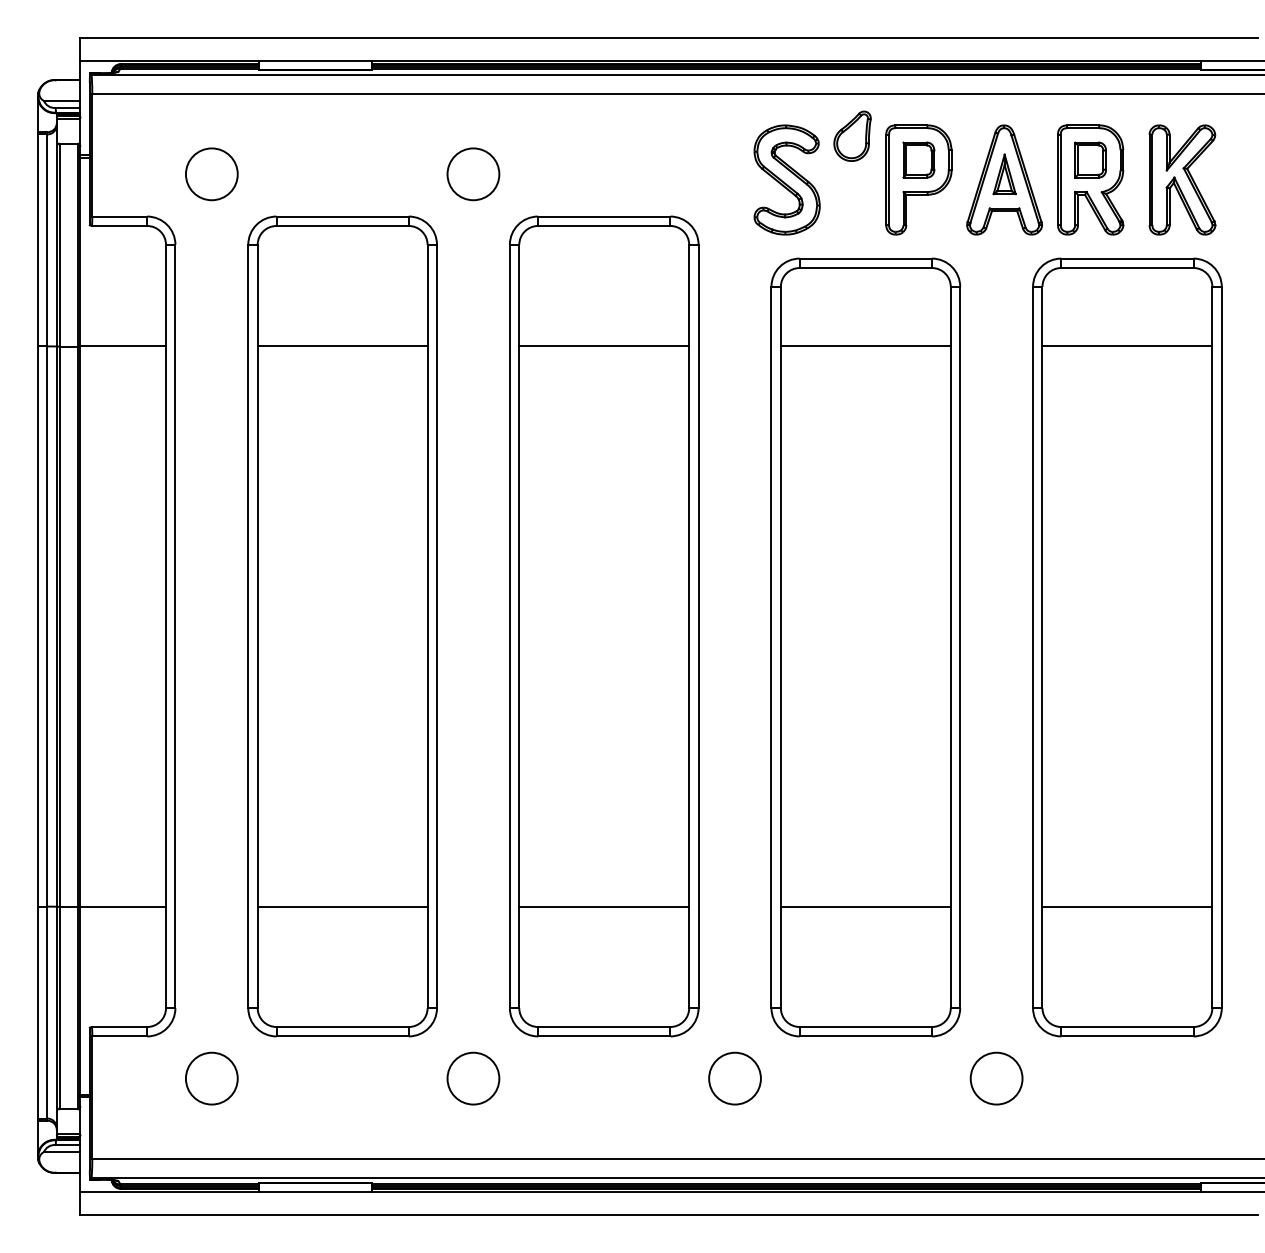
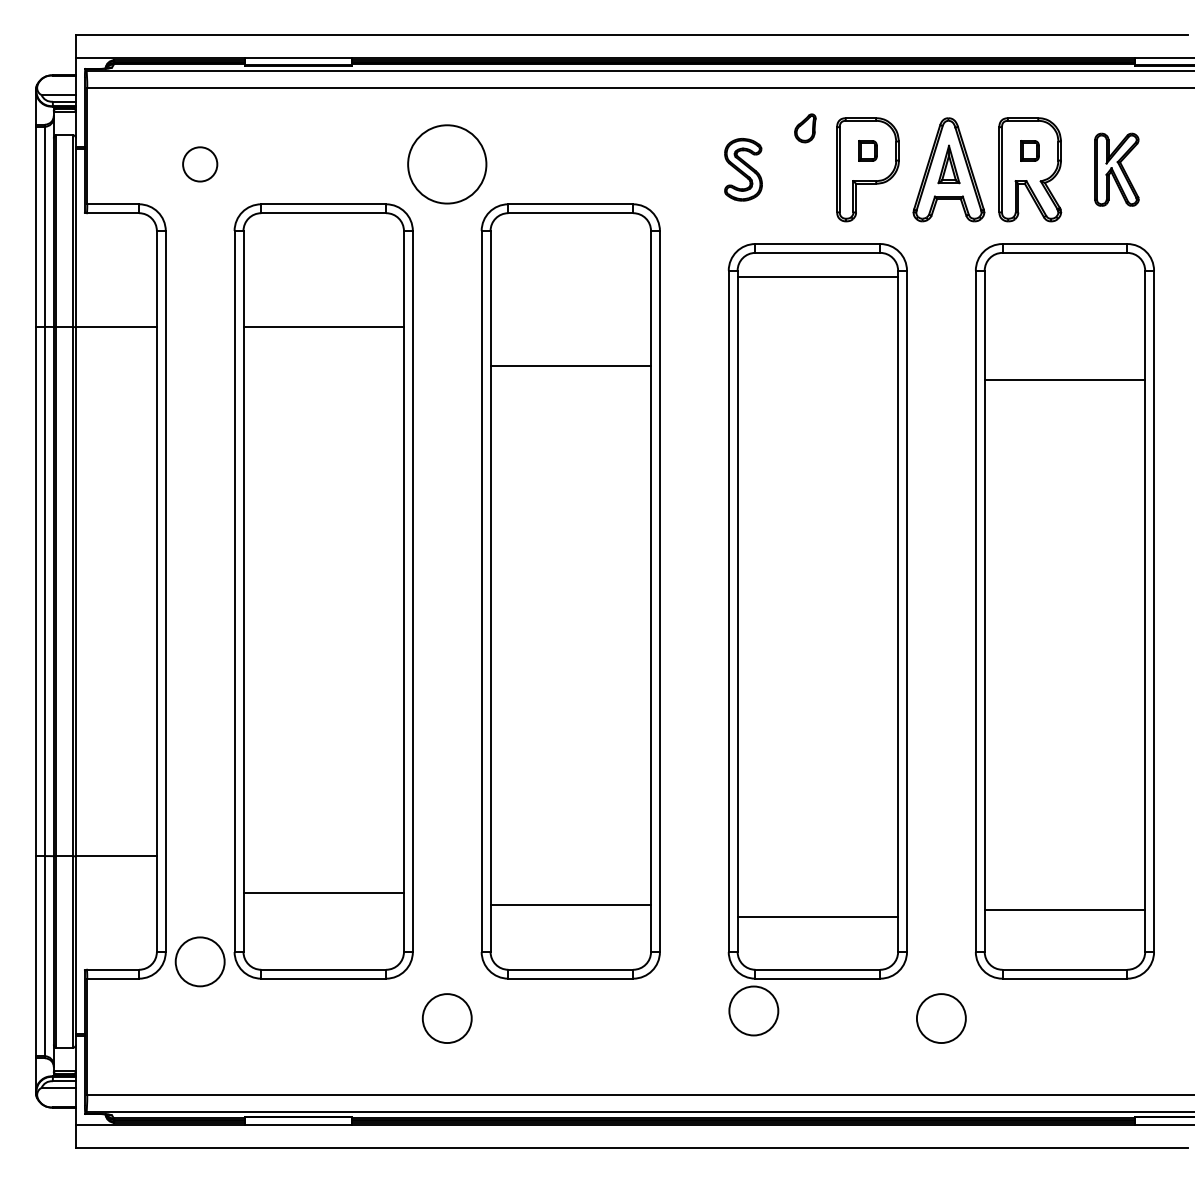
part: (852, 135) -> (805, 127), size x0.6
part: (918, 159) -> (867, 150), size x0.6
part: (1090, 159) -> (1030, 150), size x0.6
circle: (211, 174) -> (199, 164), size x0.7
circle: (473, 174) -> (447, 164), size x1.6
part: (786, 179) -> (742, 169), size x0.6
part: (1182, 179) -> (1116, 169), size x0.7
line: (604, 346) -> (571, 365), moved
line: (865, 346) -> (817, 276), moved
line: (1127, 346) -> (1065, 379), moved
line: (342, 906) -> (323, 892), moved
line: (604, 906) -> (571, 905), moved
line: (865, 906) -> (817, 917), moved
line: (1127, 906) -> (1065, 909), moved
circle: (211, 1078) -> (199, 961), moved
circle: (734, 1078) -> (753, 1010), moved

